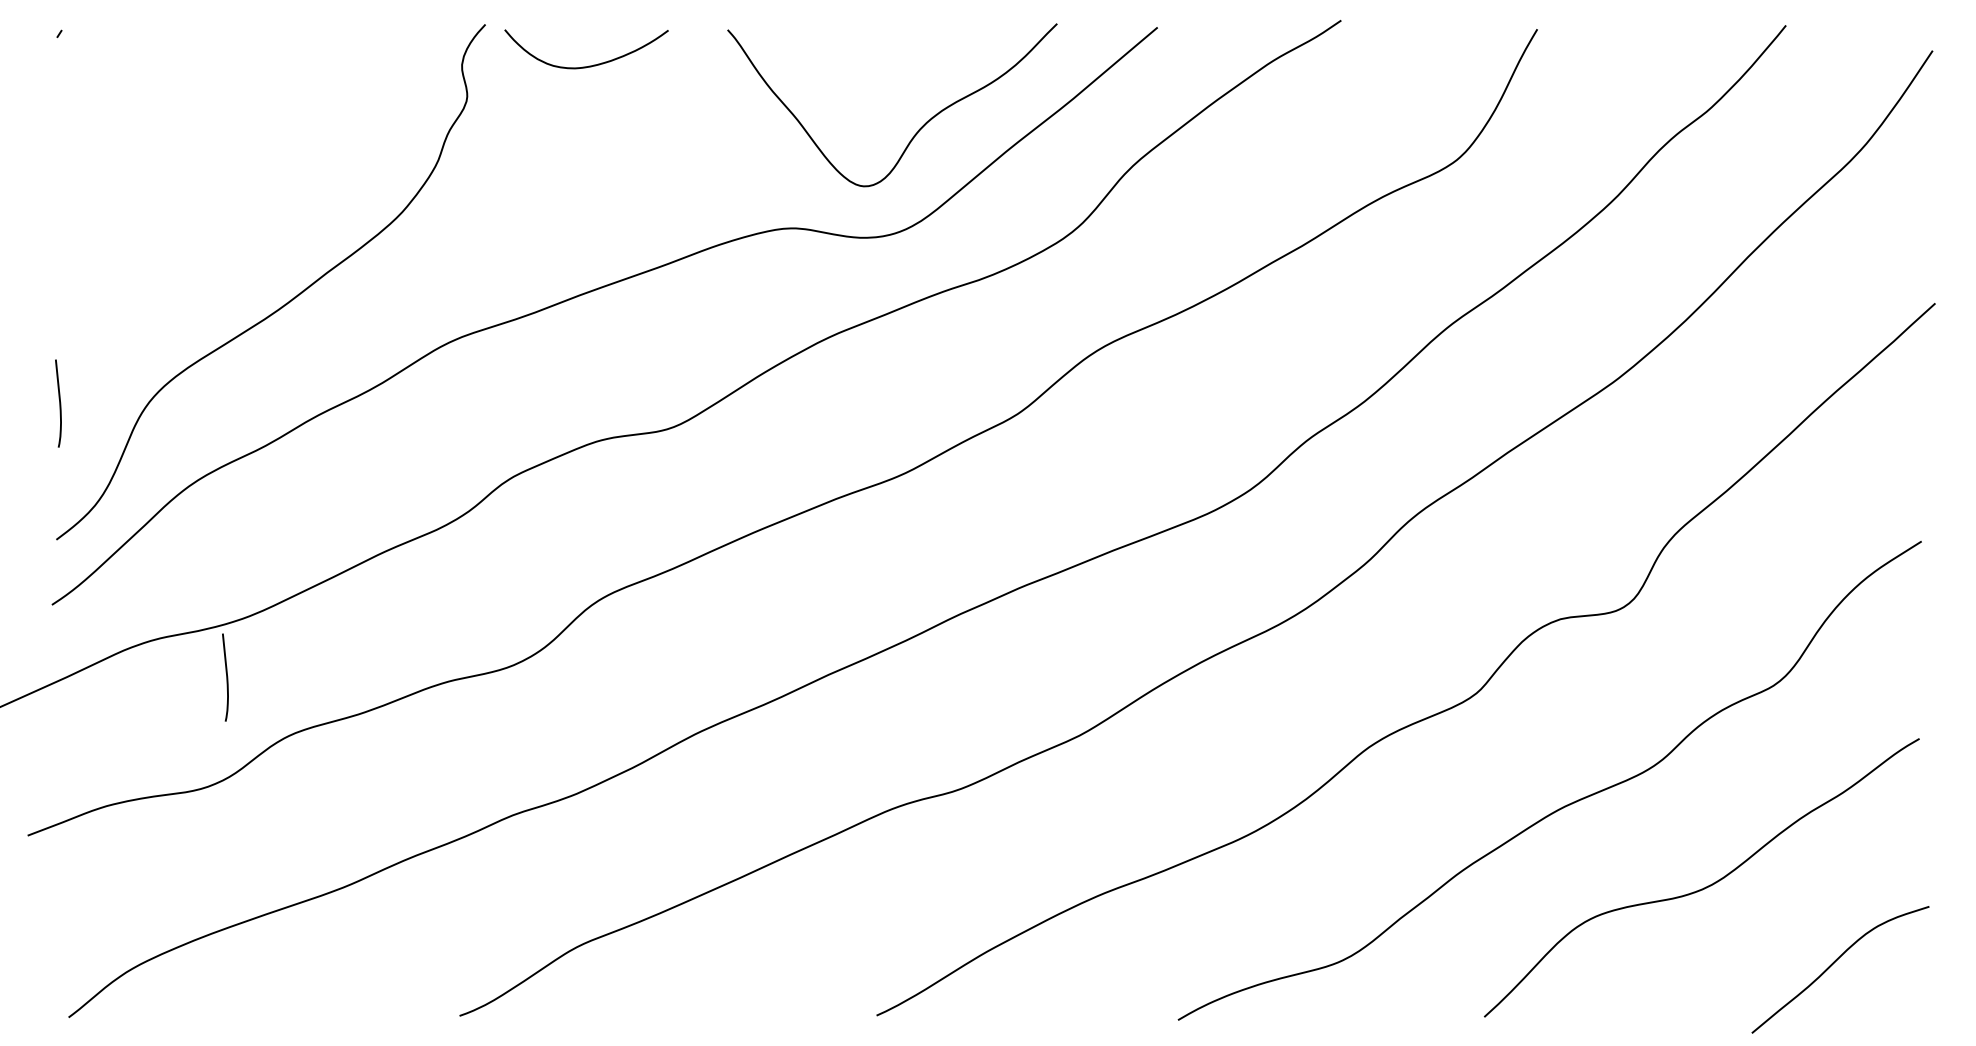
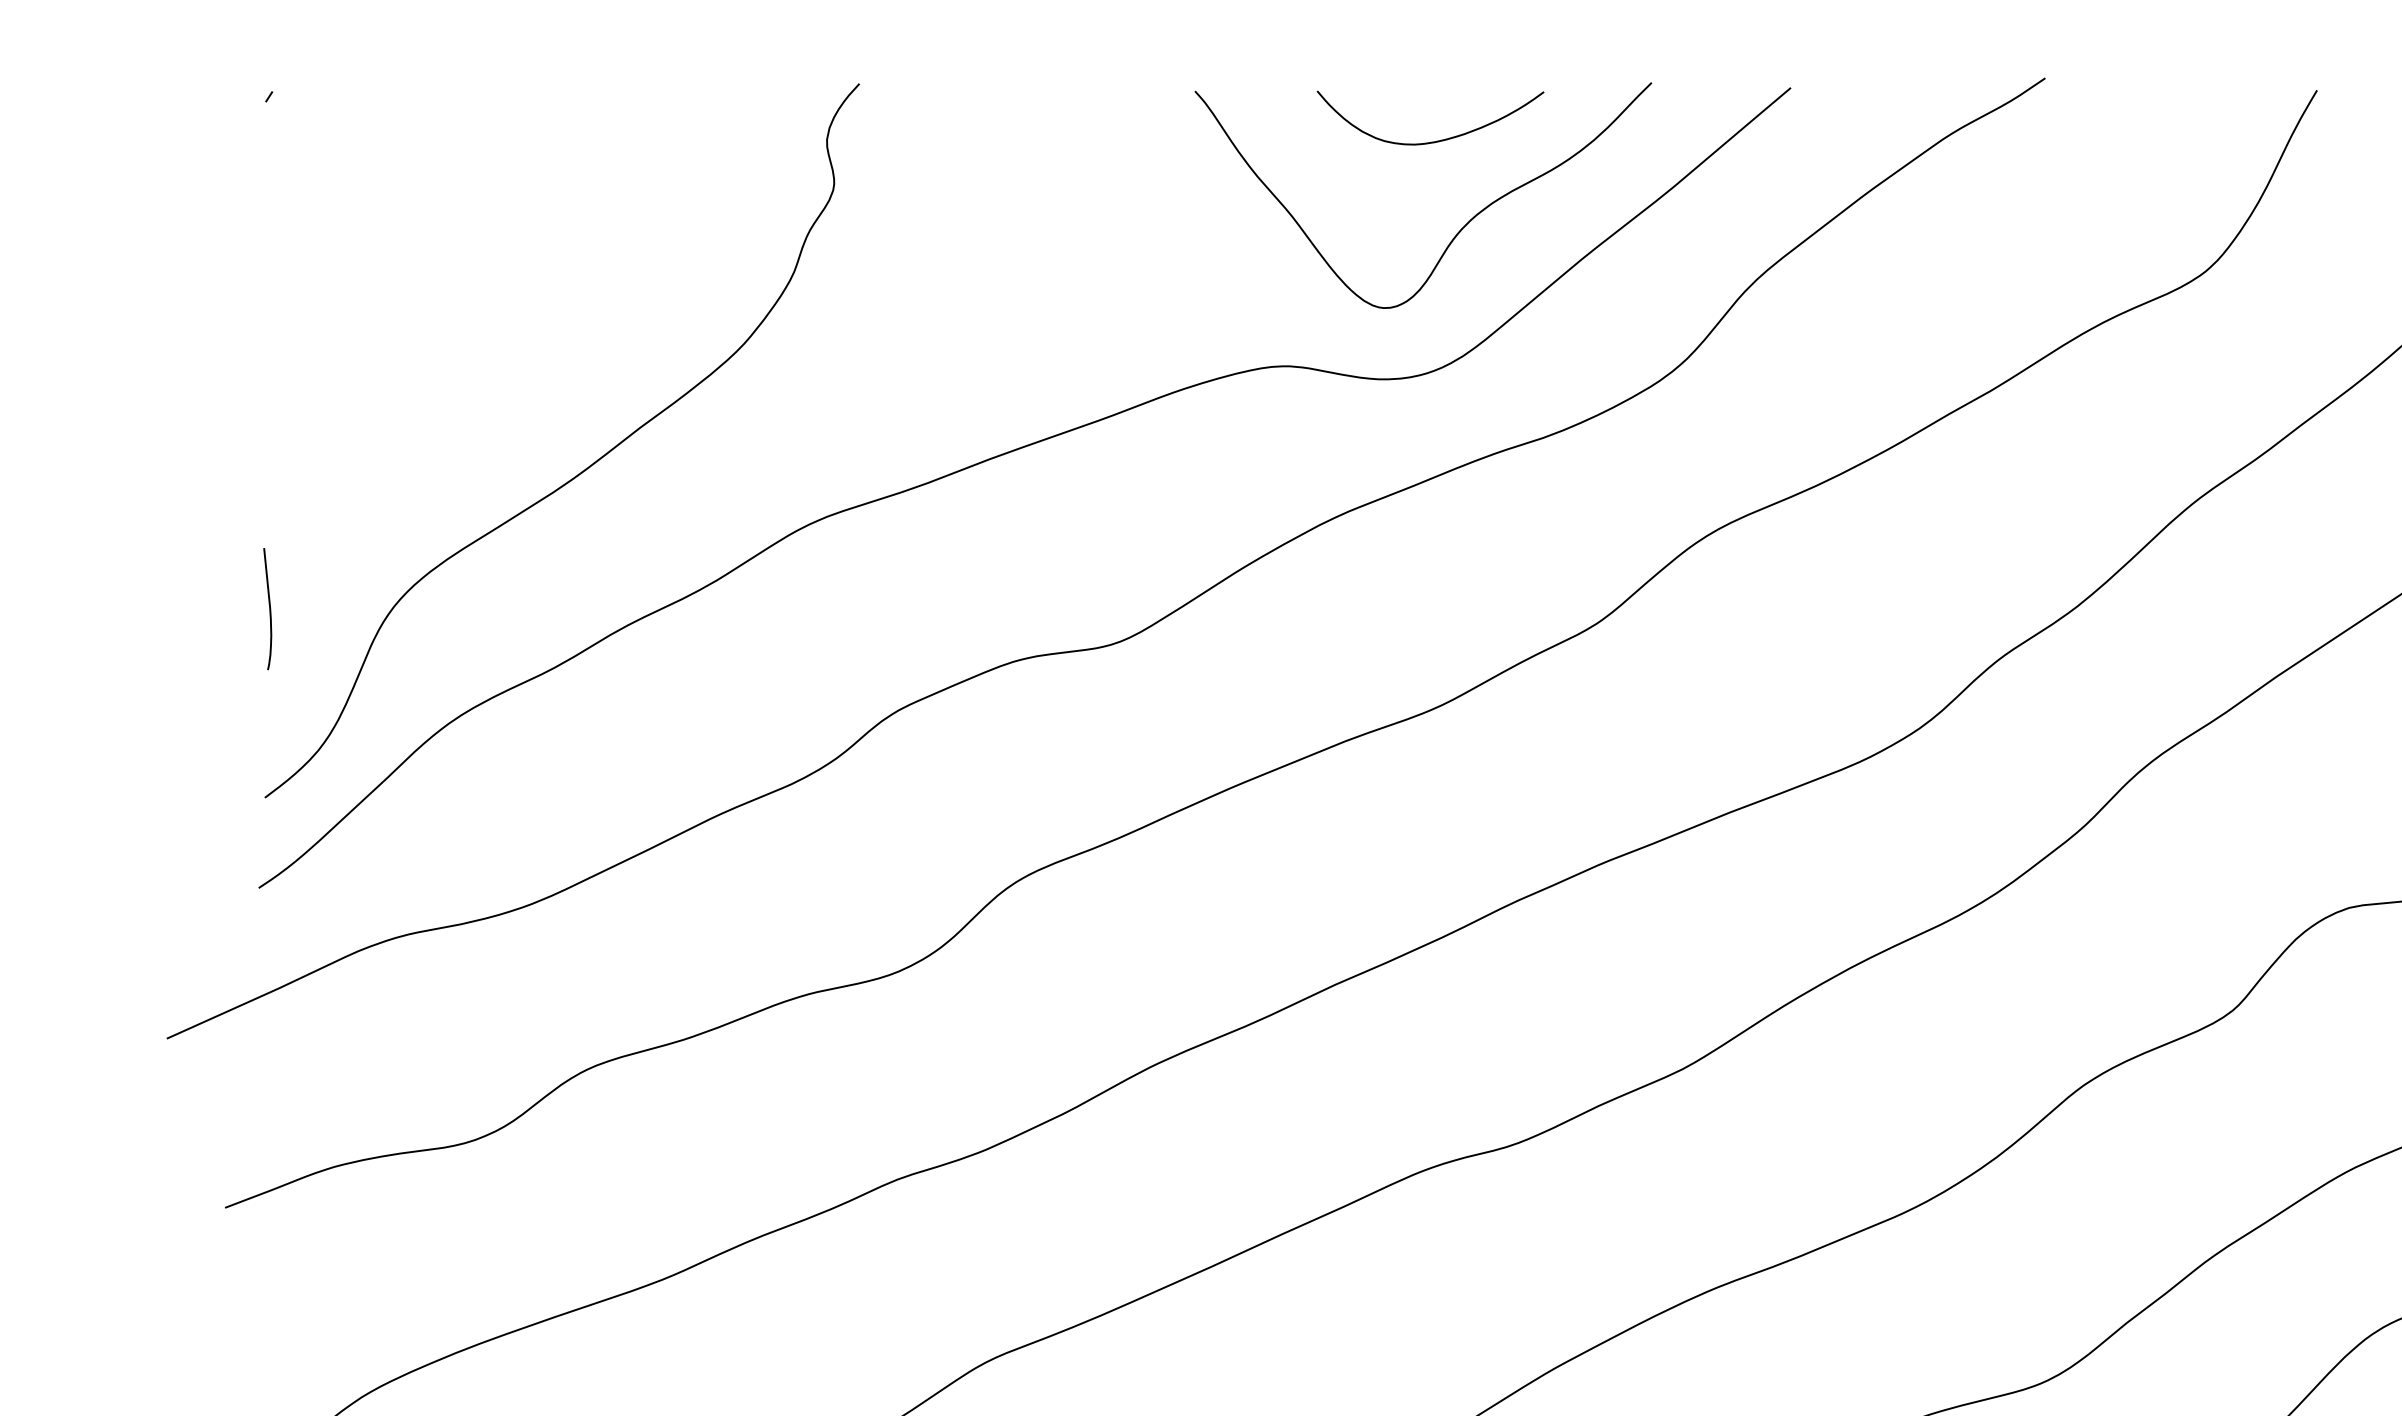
curve: (589, 65) -> (1434, 140), moved
curve: (226, 677) -> (500, 988), removed

